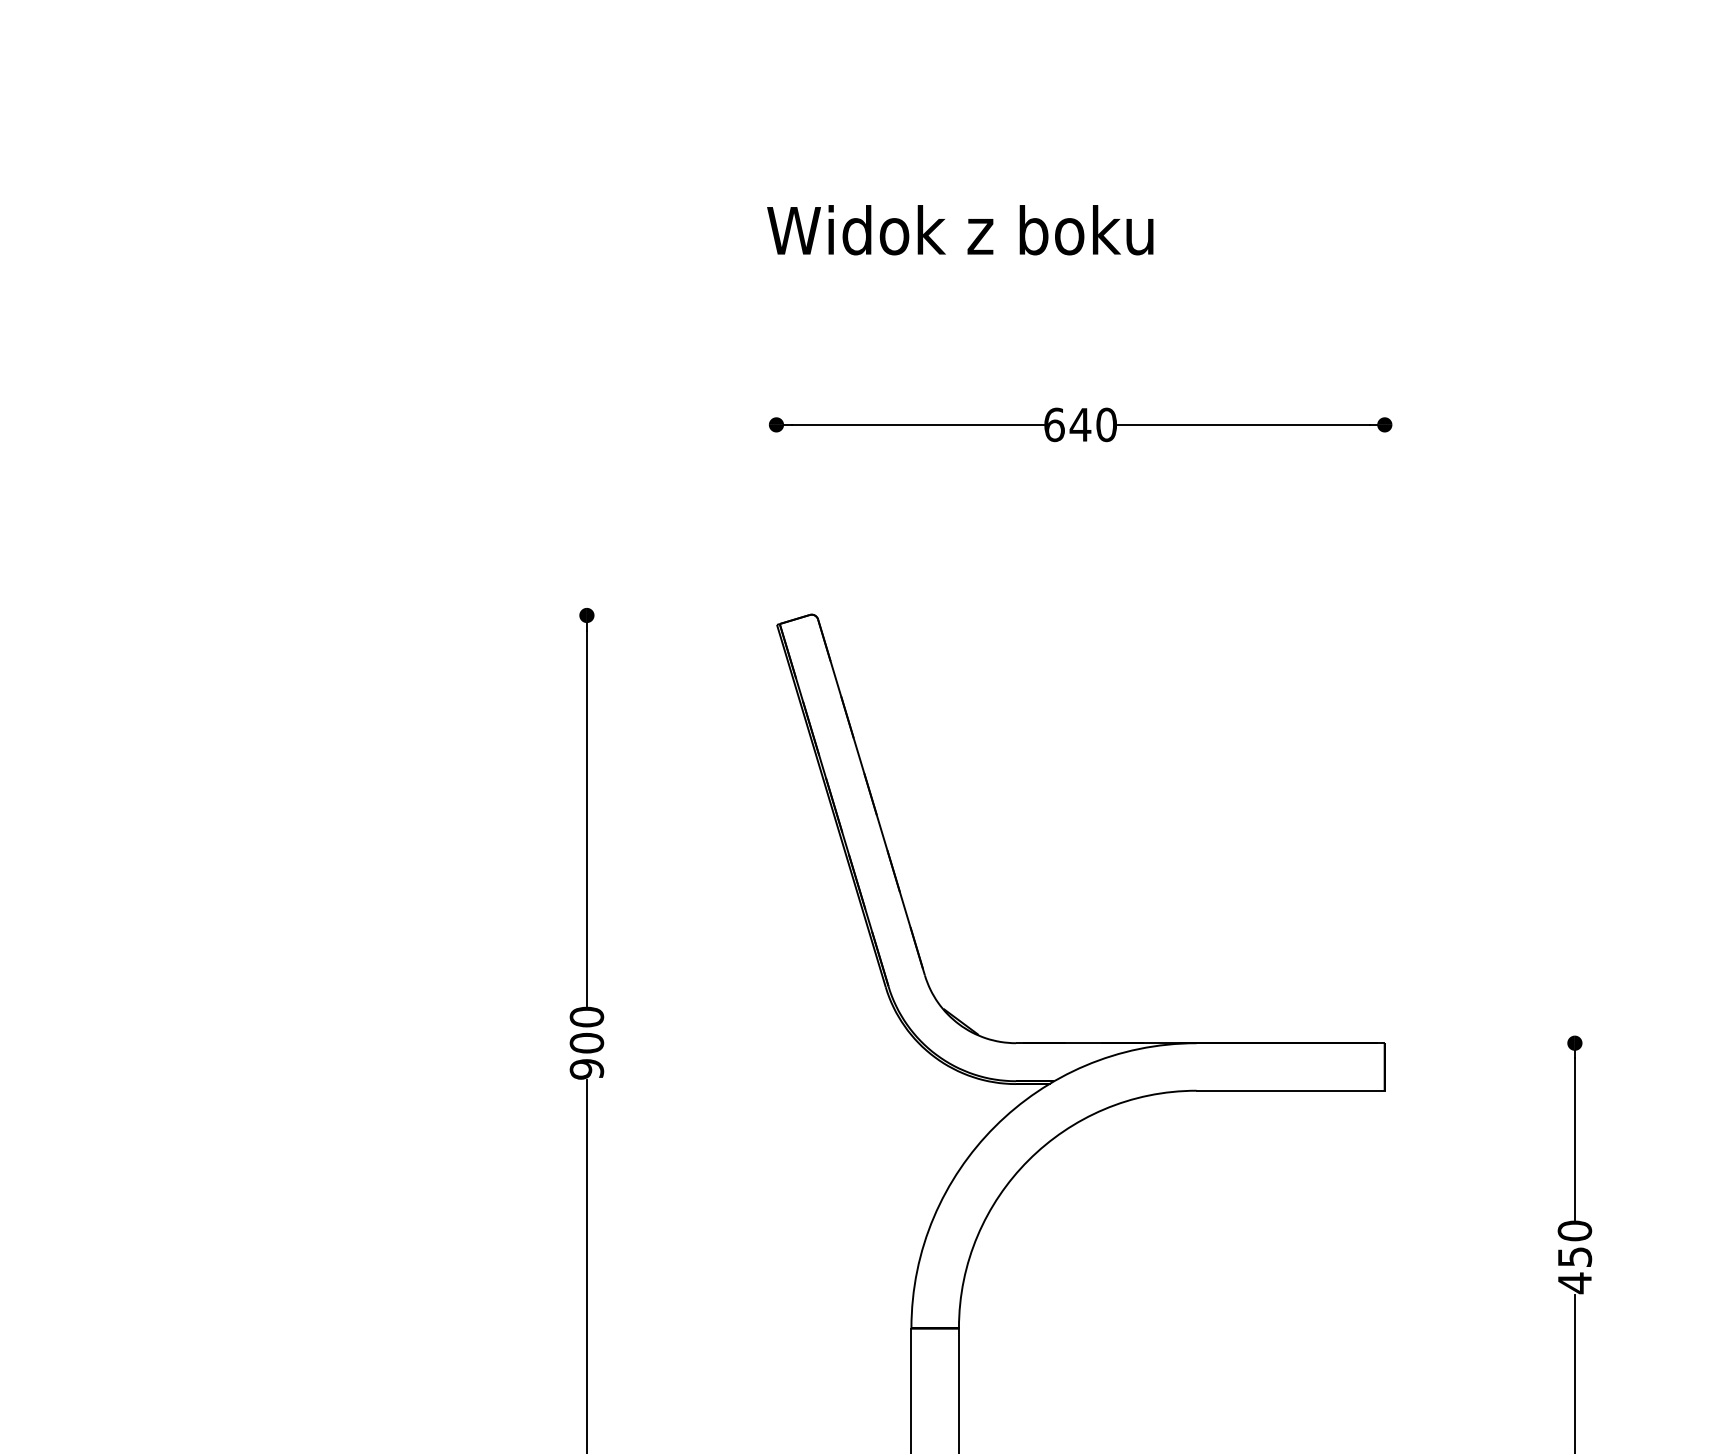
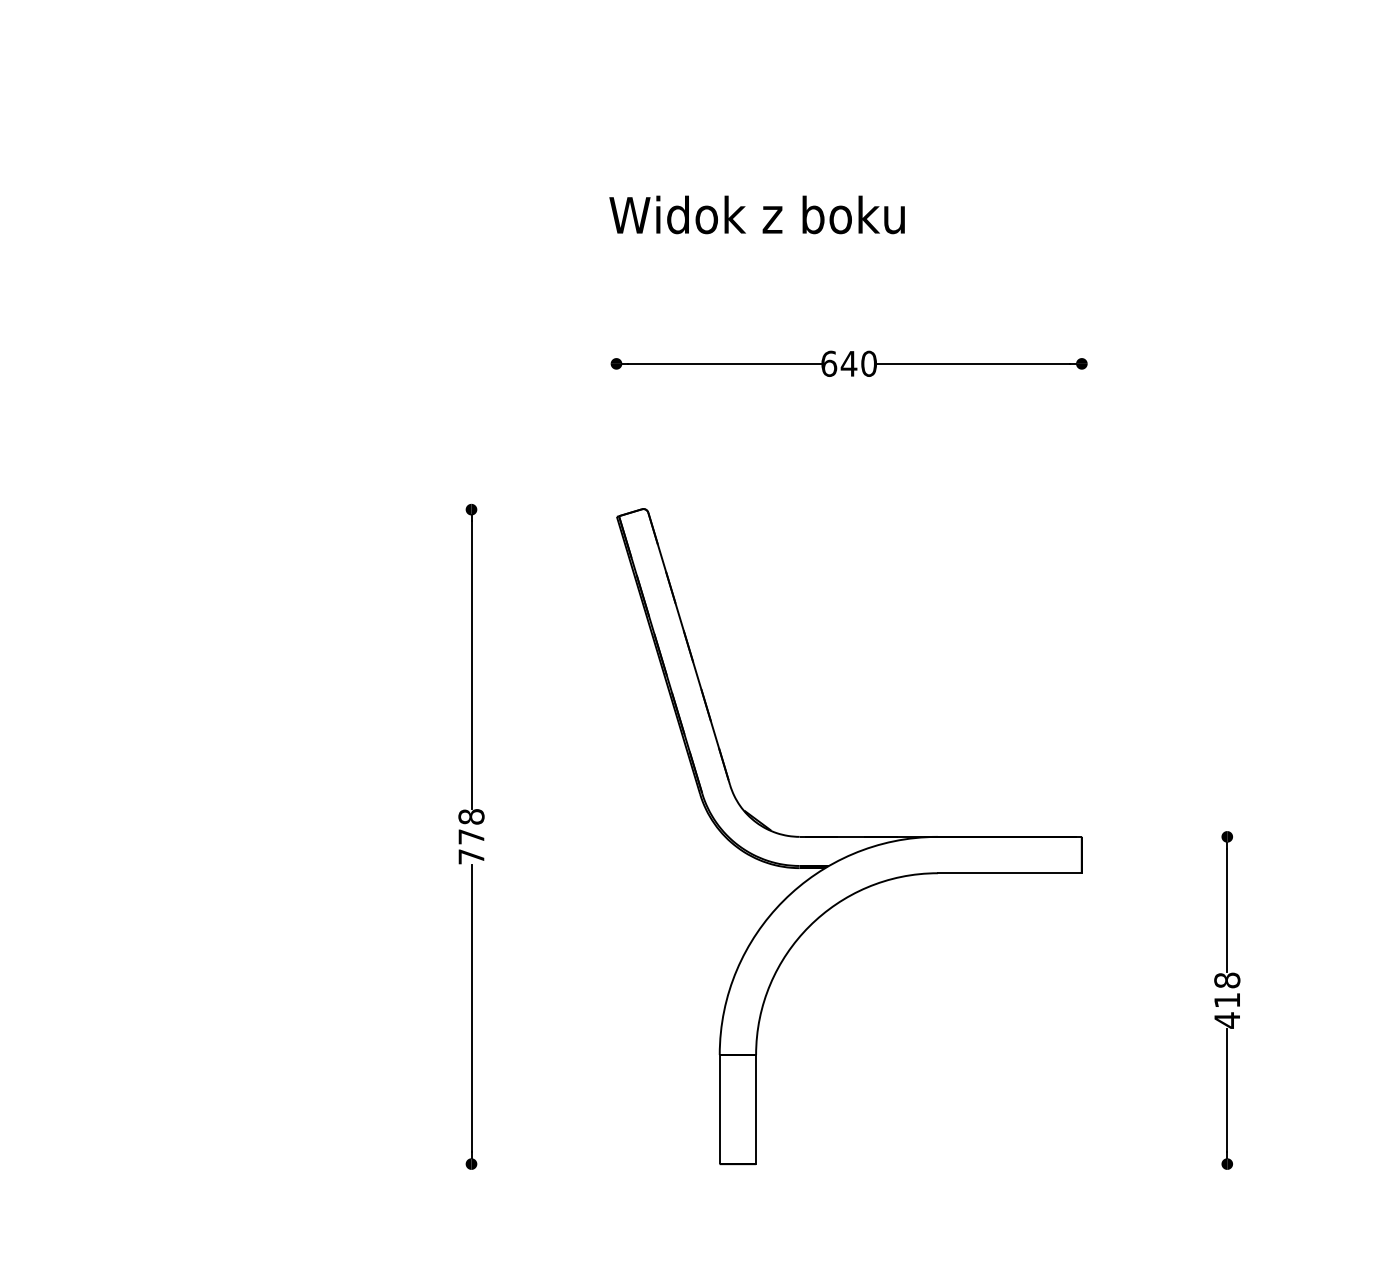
text: (586, 1042) -> (471, 836), 900 -> 778
text: (1575, 1242) -> (1227, 989), 450 -> 418

